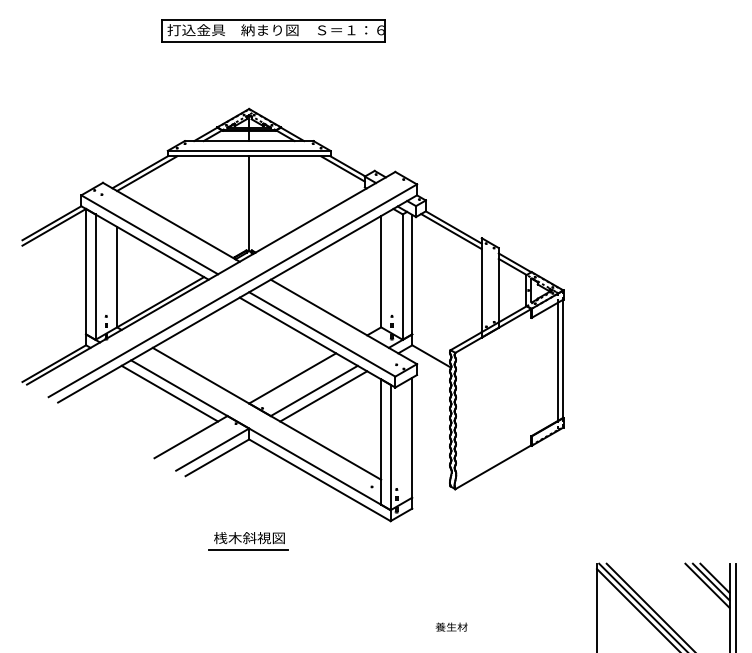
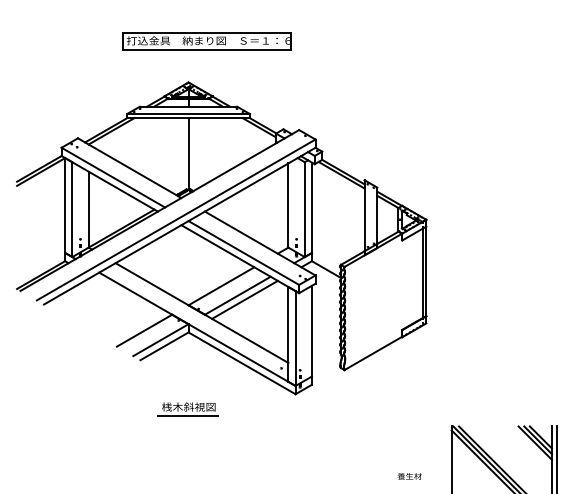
part: (272, 31) -> (206, 41), moved
line: (169, 393) -> (128, 297), removed
text: (451, 627) -> (409, 476), moved

